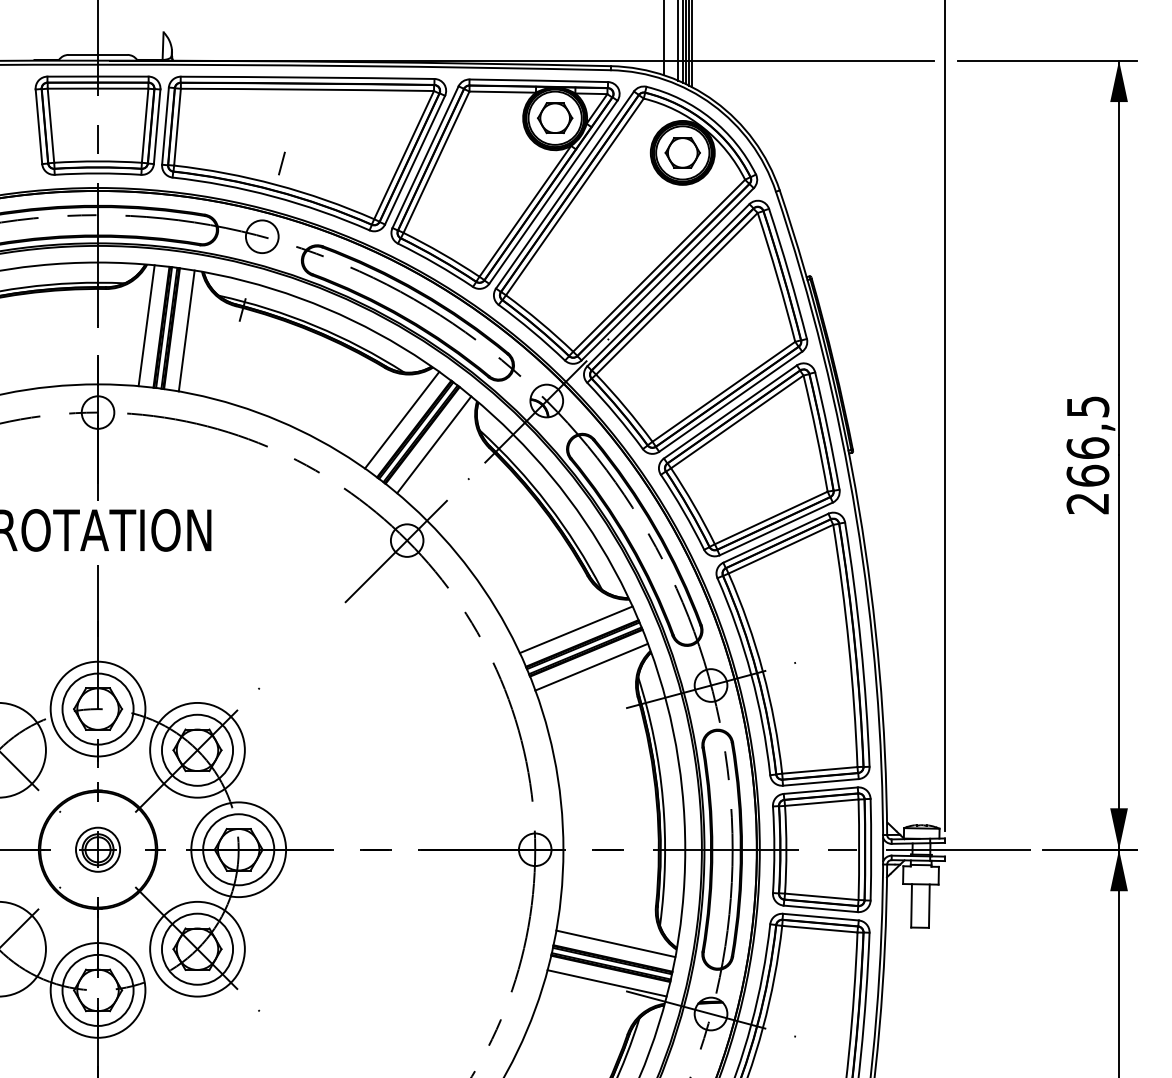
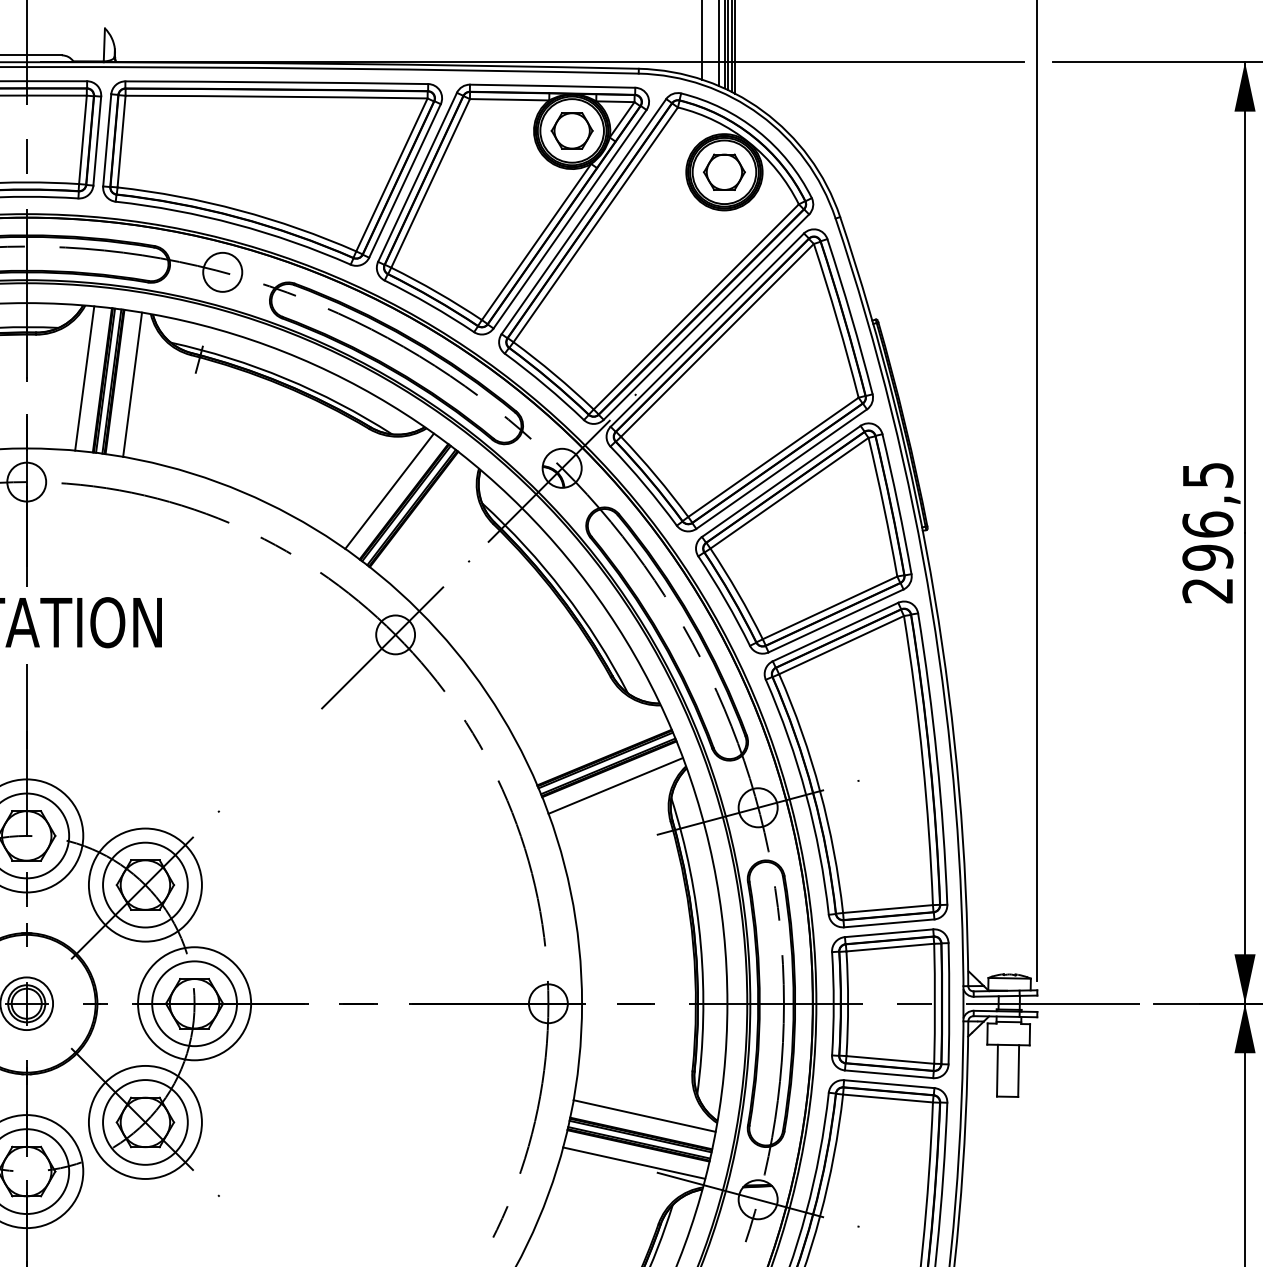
line: (281, 163) -> (245, 184), removed
line: (434, 444) -> (428, 520), removed
text: (1087, 475) -> (1207, 557), 266,5 -> 296,5
line: (575, 629) -> (596, 740), removed

